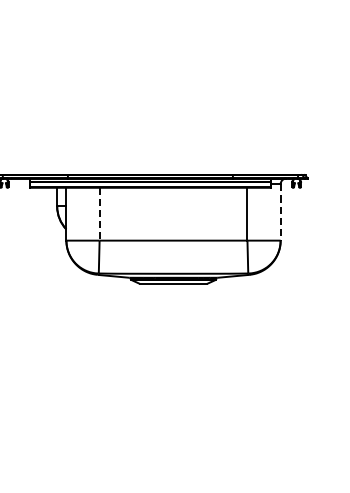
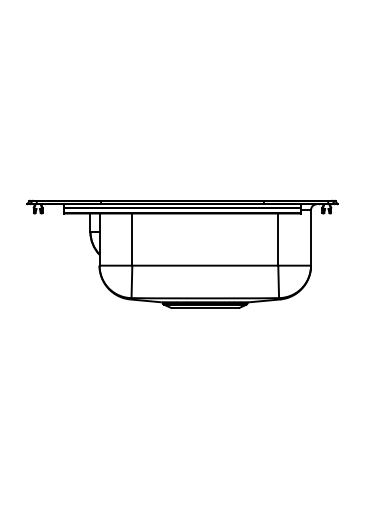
line: (281, 212) -> (311, 237), dashed -> solid
line: (99, 215) -> (132, 240), dashed -> solid

